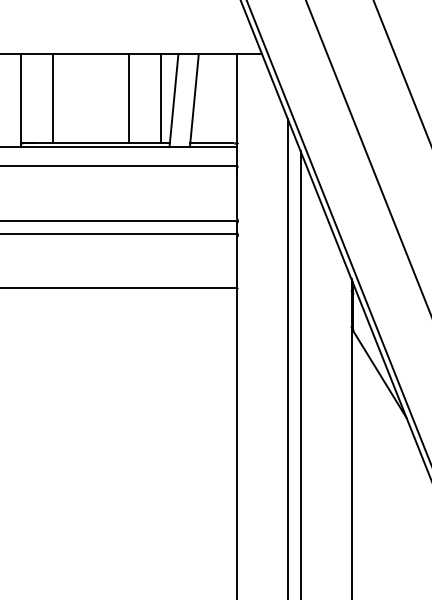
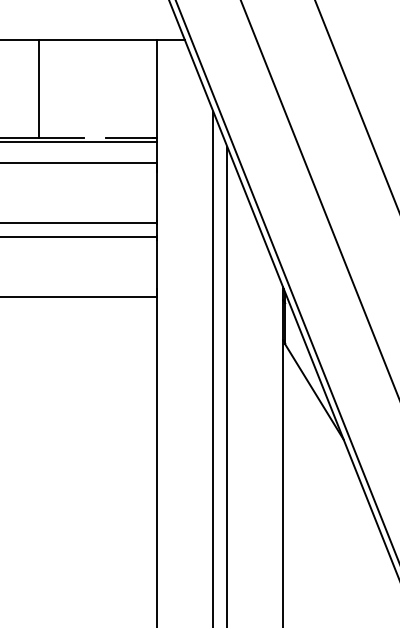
line: (160, 98) -> (73, 88), removed
line: (173, 100) -> (87, 90), removed
line: (193, 100) -> (109, 90), removed

